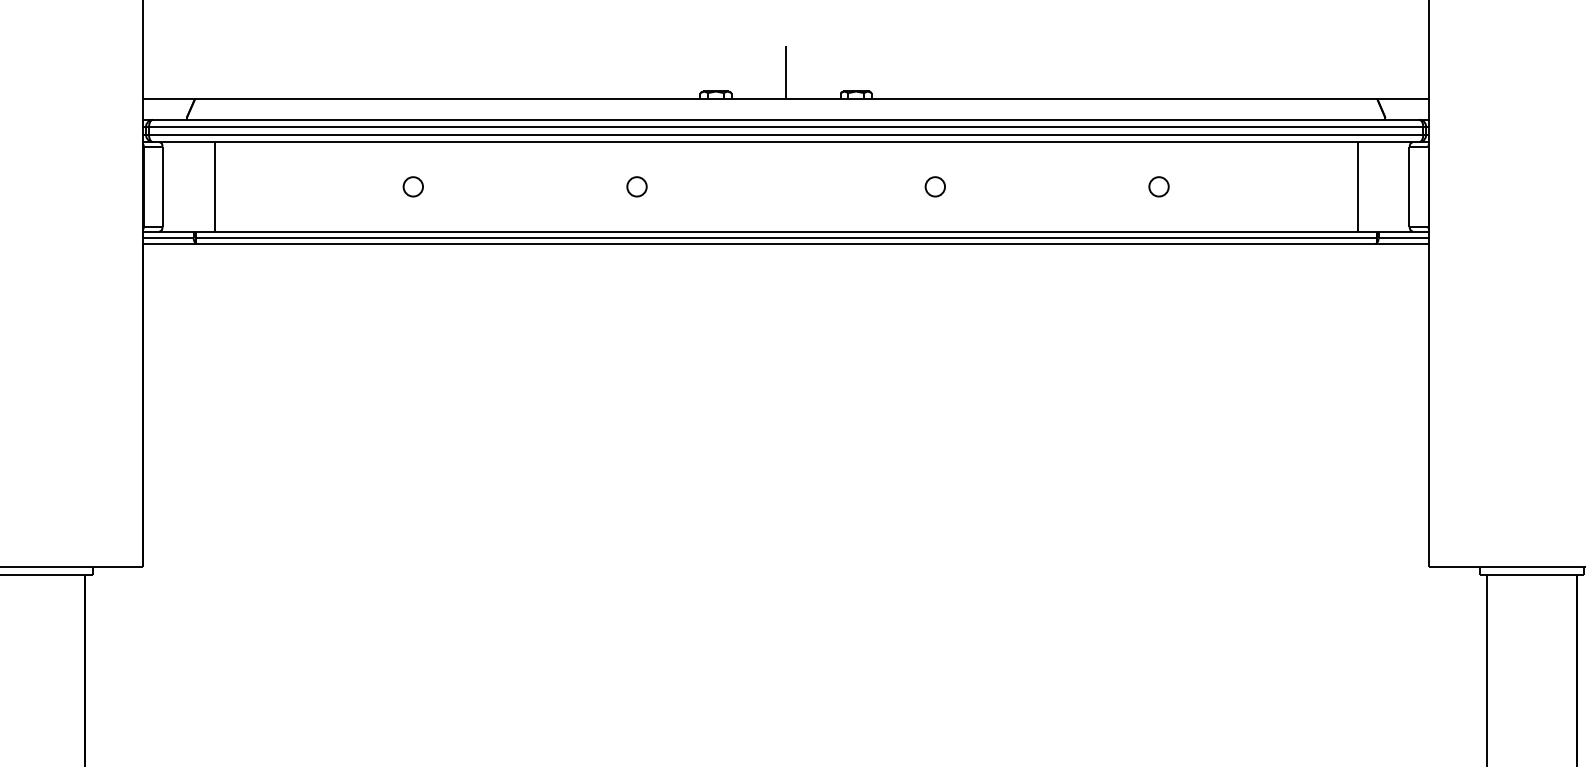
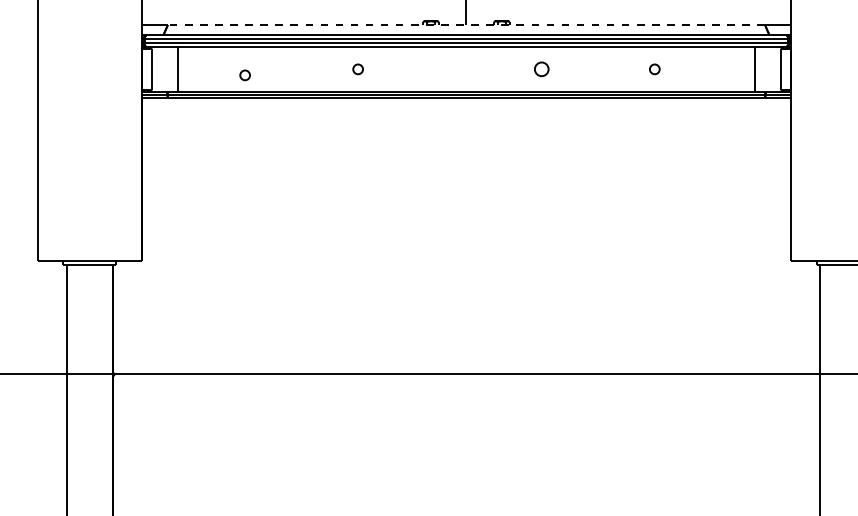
line: (786, 97) -> (466, 24), solid -> dashed
part: (412, 187) -> (244, 75), moved
part: (635, 187) -> (357, 69), moved
part: (934, 187) -> (541, 69), size x1.4

